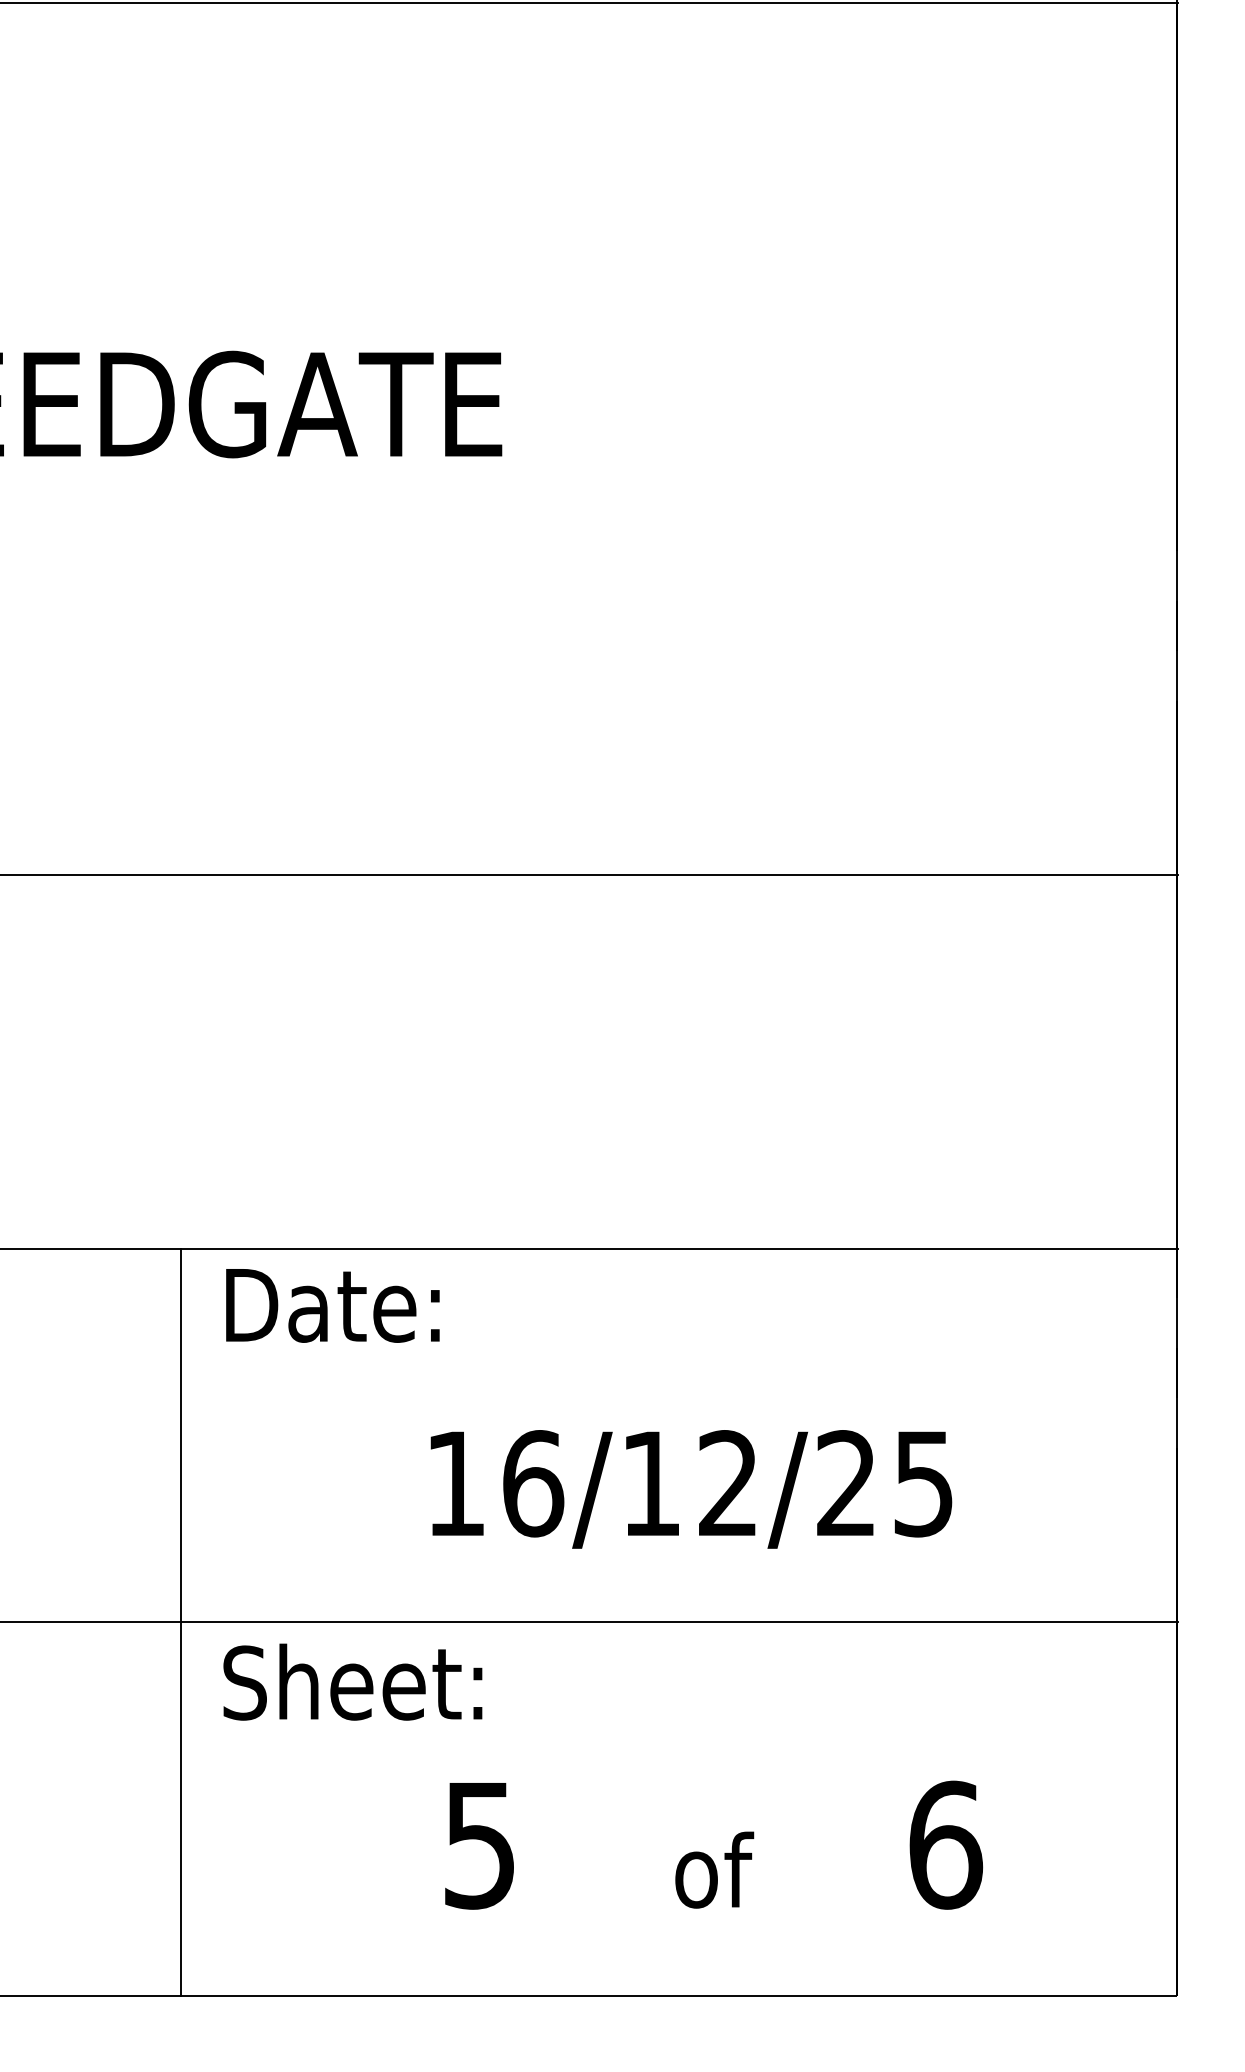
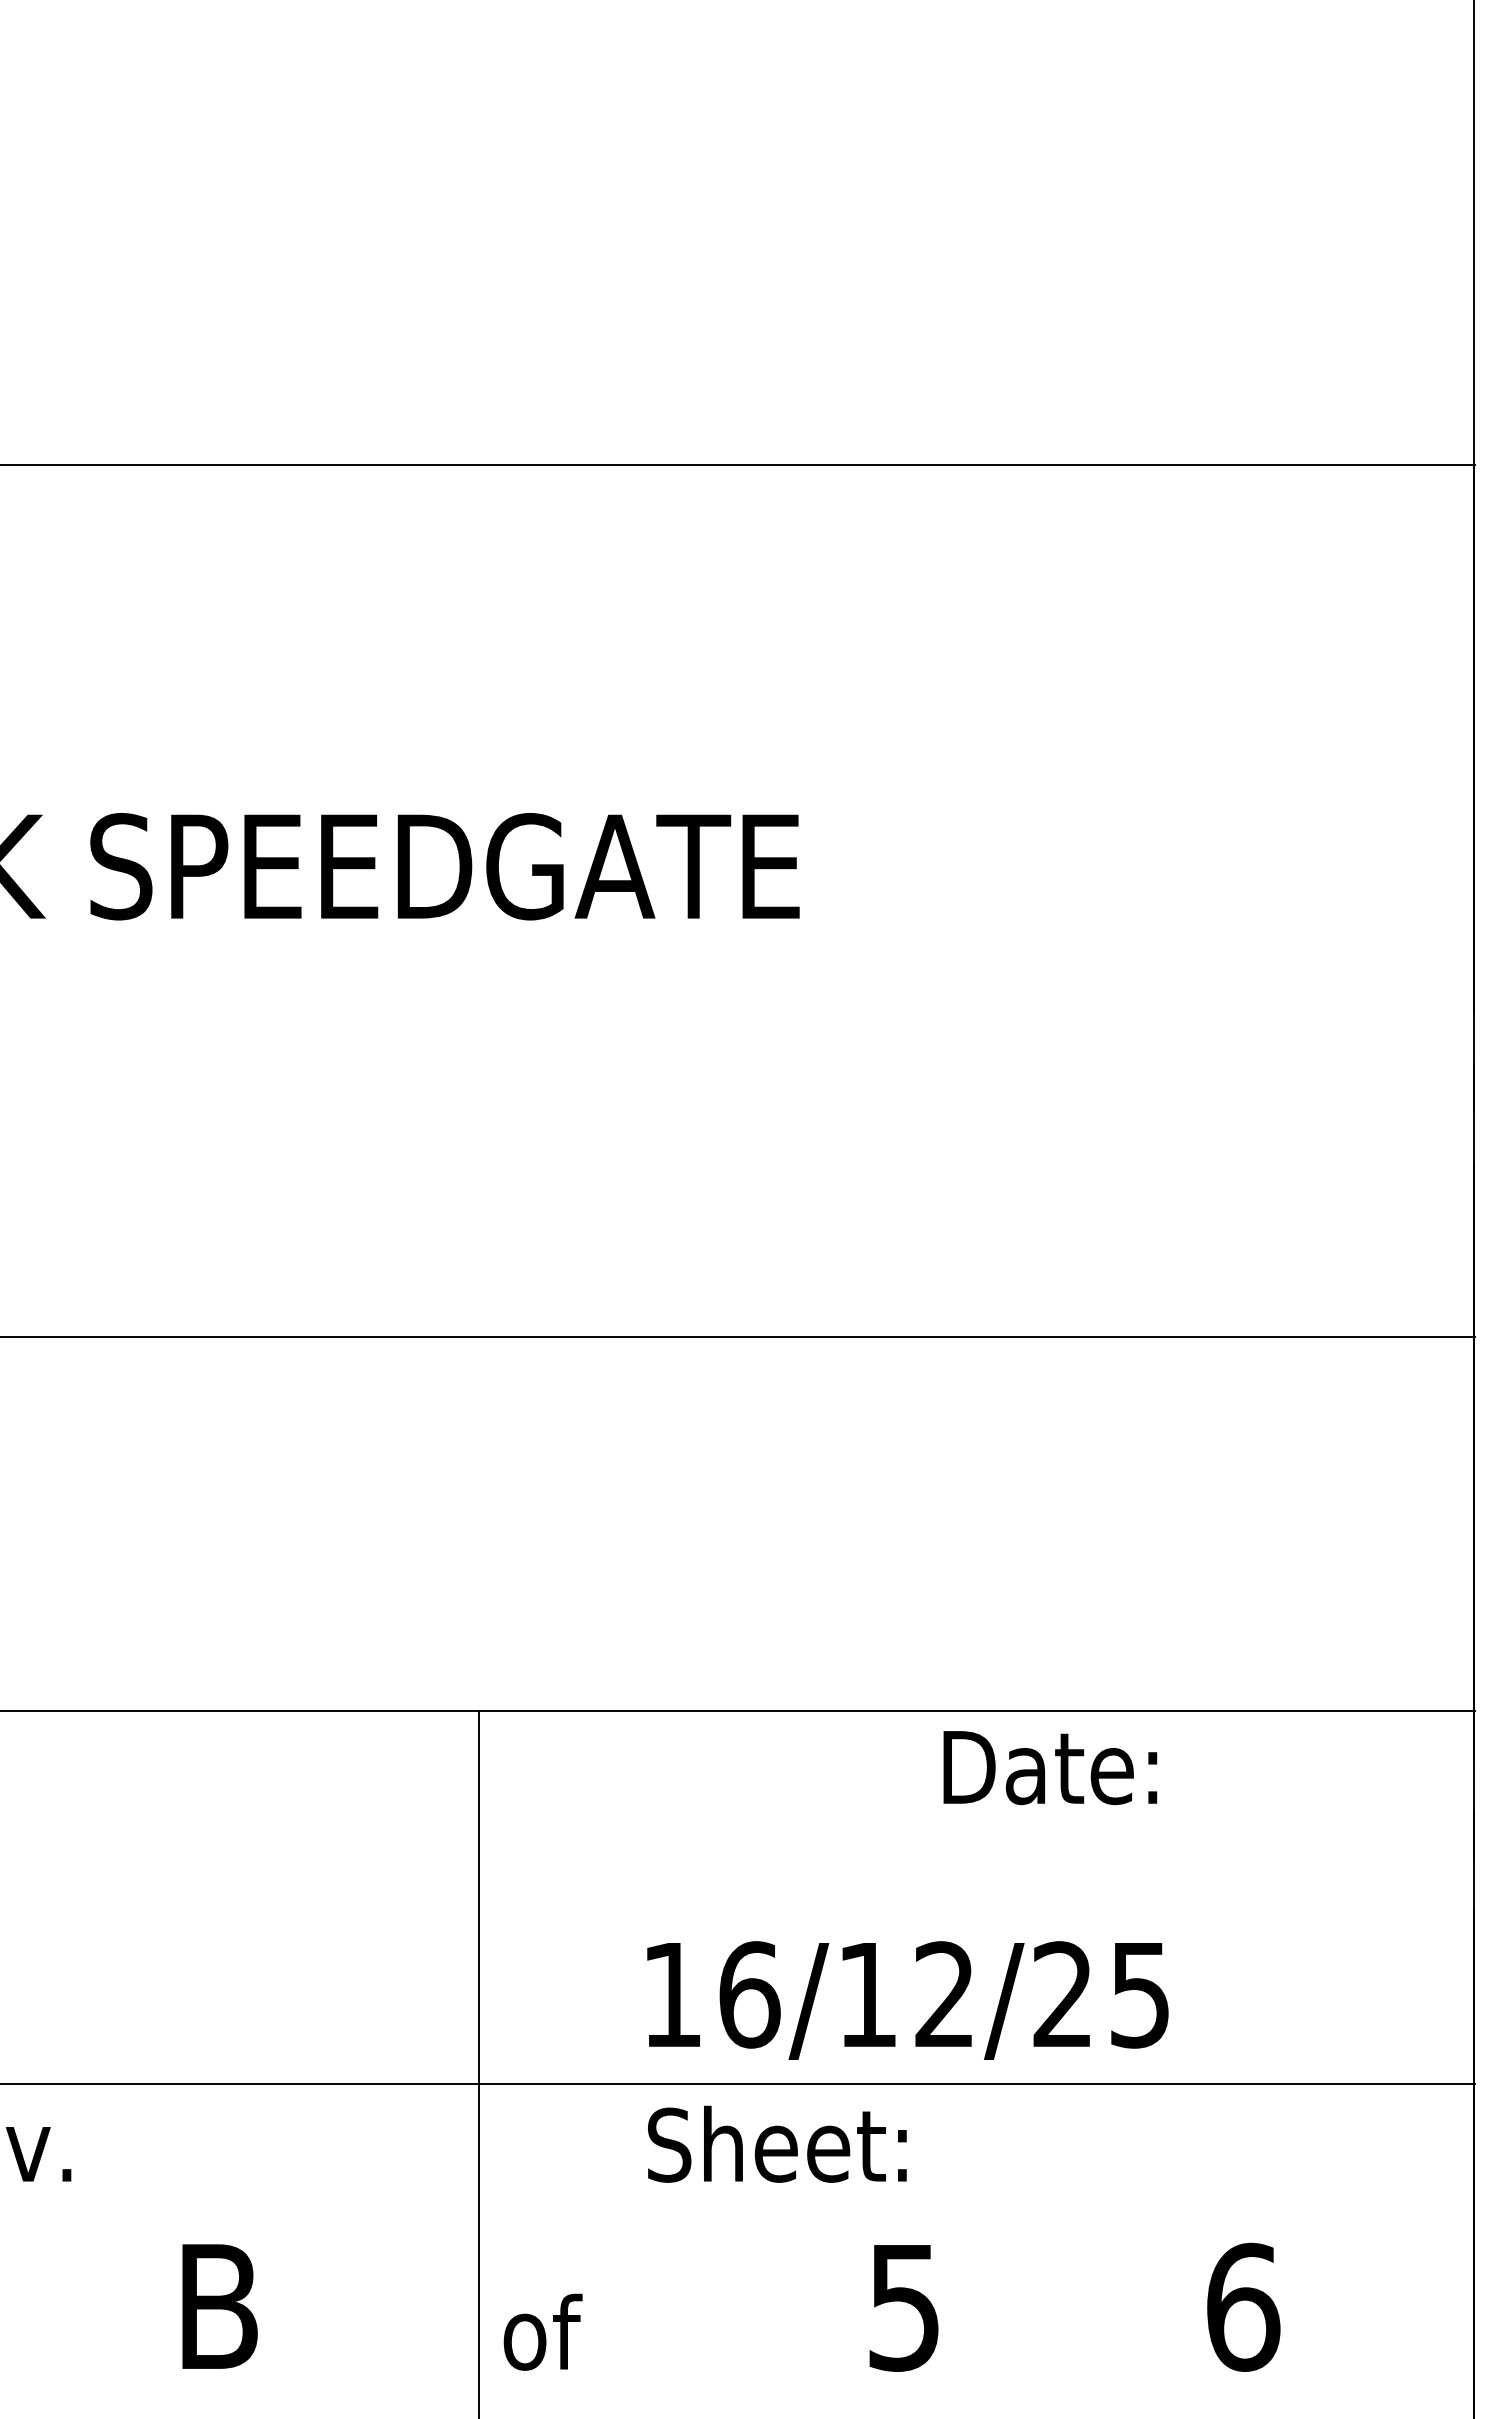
text: (333, 1306) -> (1050, 1768), moved
text: (691, 1489) -> (907, 2000), moved
text: (353, 1681) -> (777, 2143), moved
text: (479, 1846) -> (903, 2308), moved
text: (714, 1869) -> (542, 2331), moved

